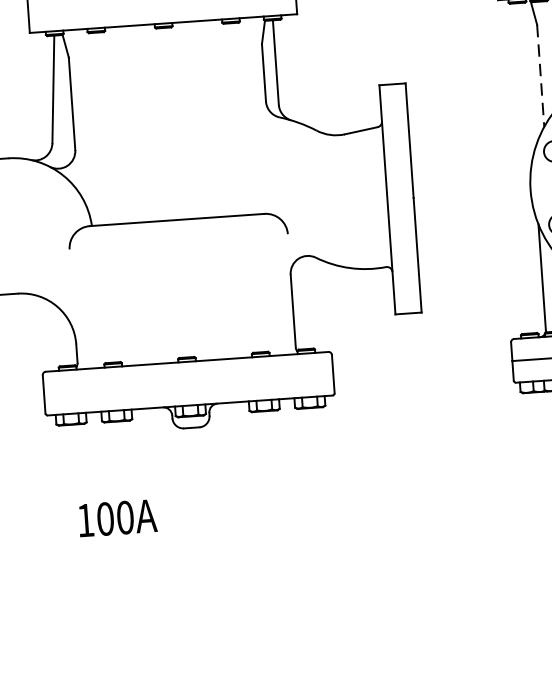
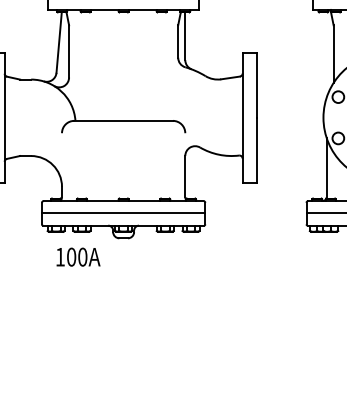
line: (540, 76) -> (333, 54), dashed -> solid
line: (188, 383) -> (123, 213), added
text: (117, 517) -> (78, 256), moved

